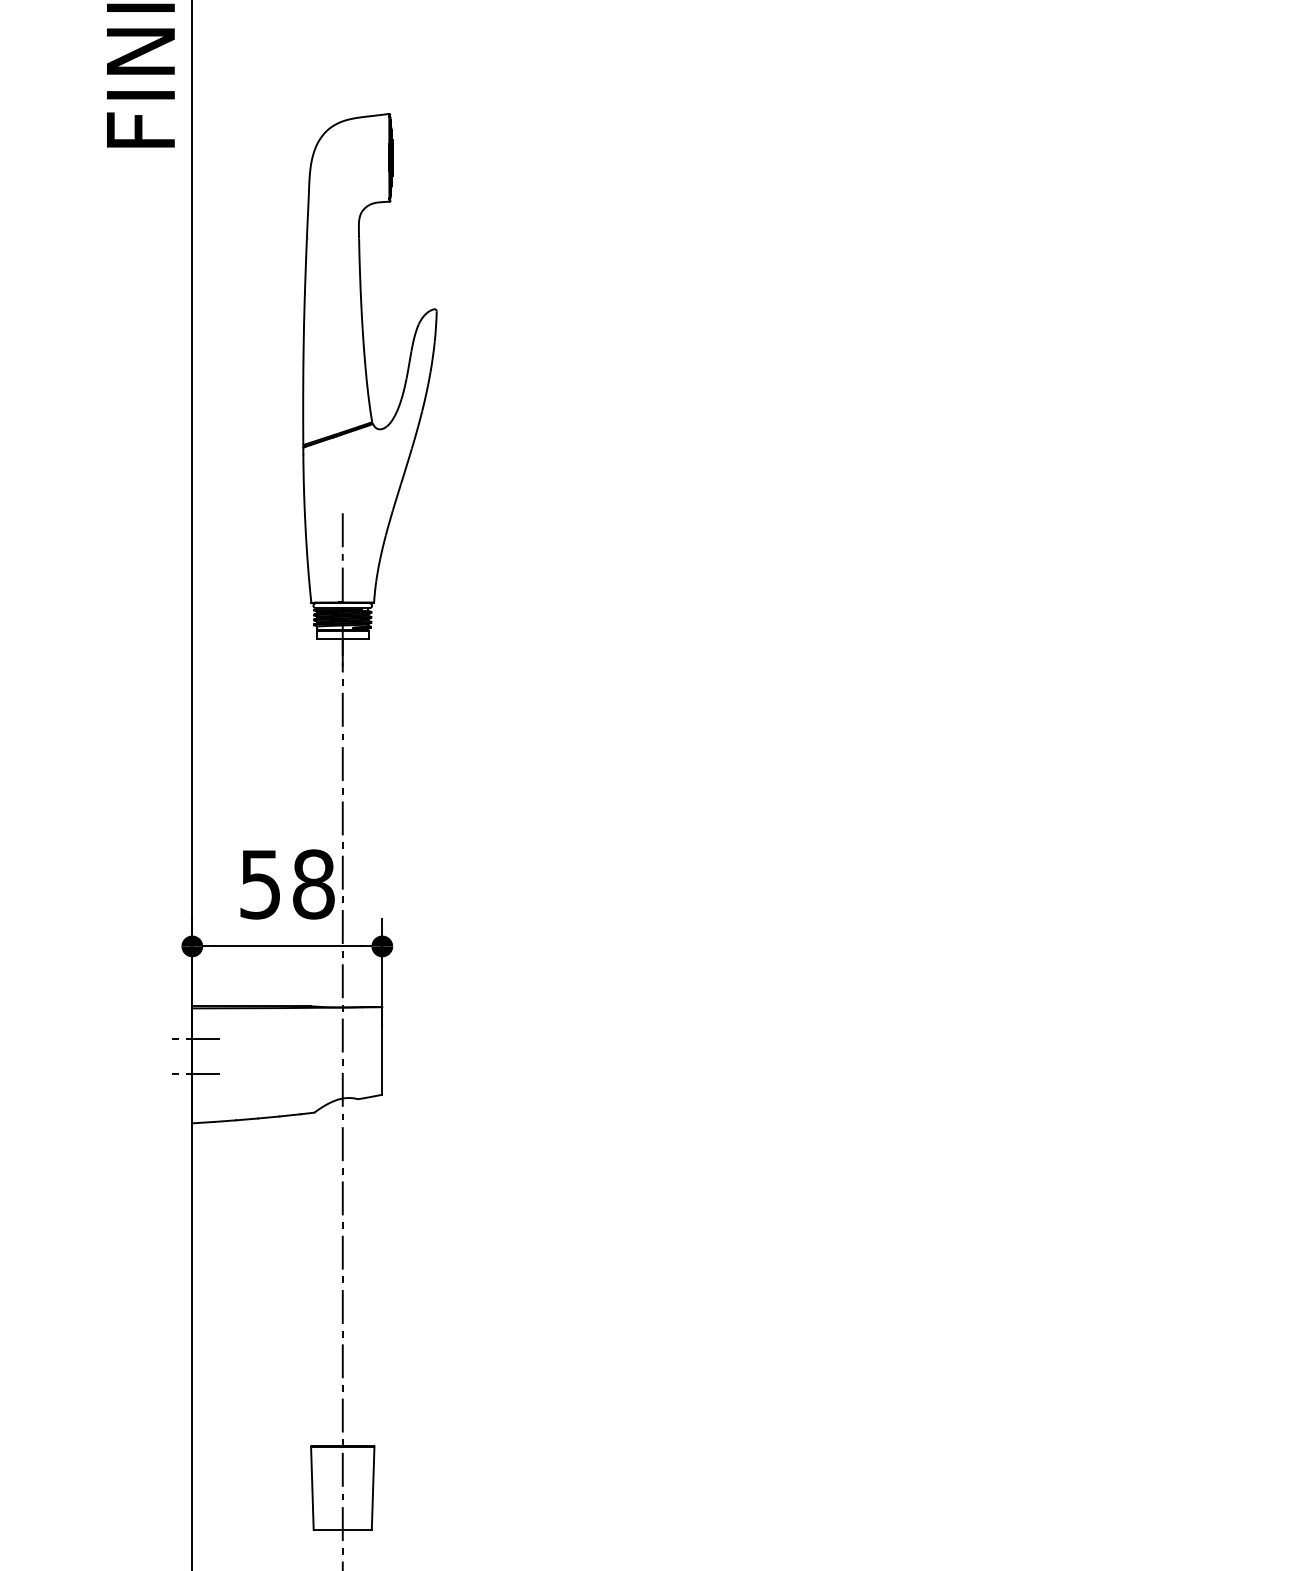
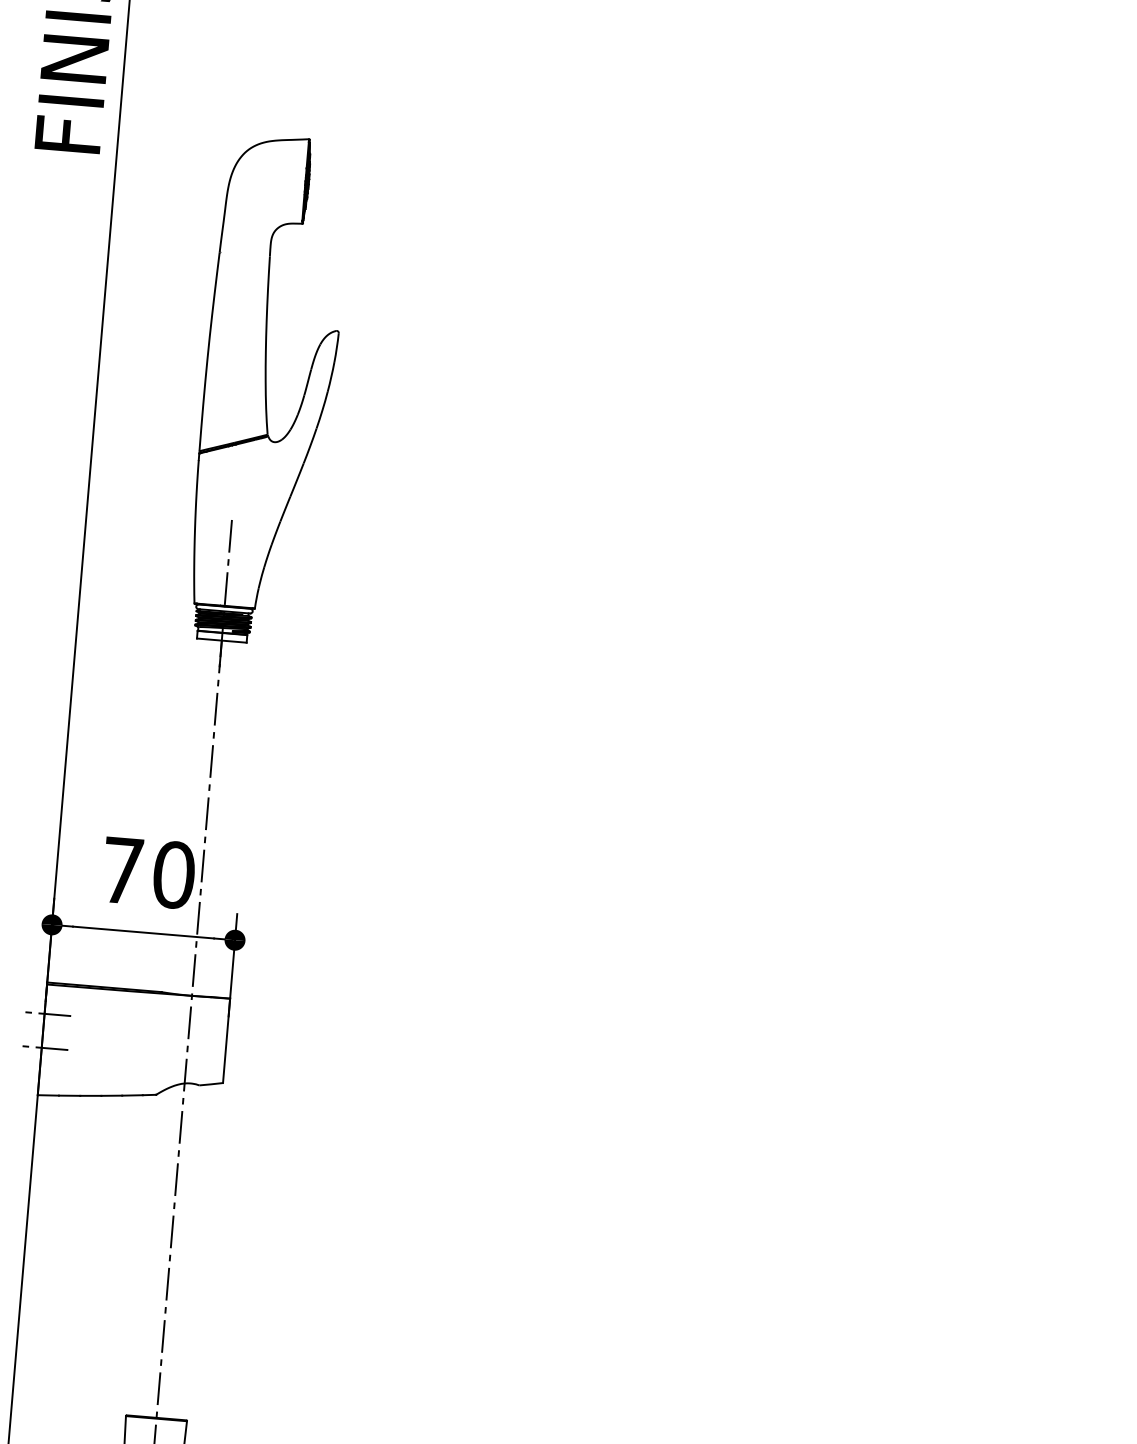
text: (287, 884) -> (148, 872), 58 -> 70

